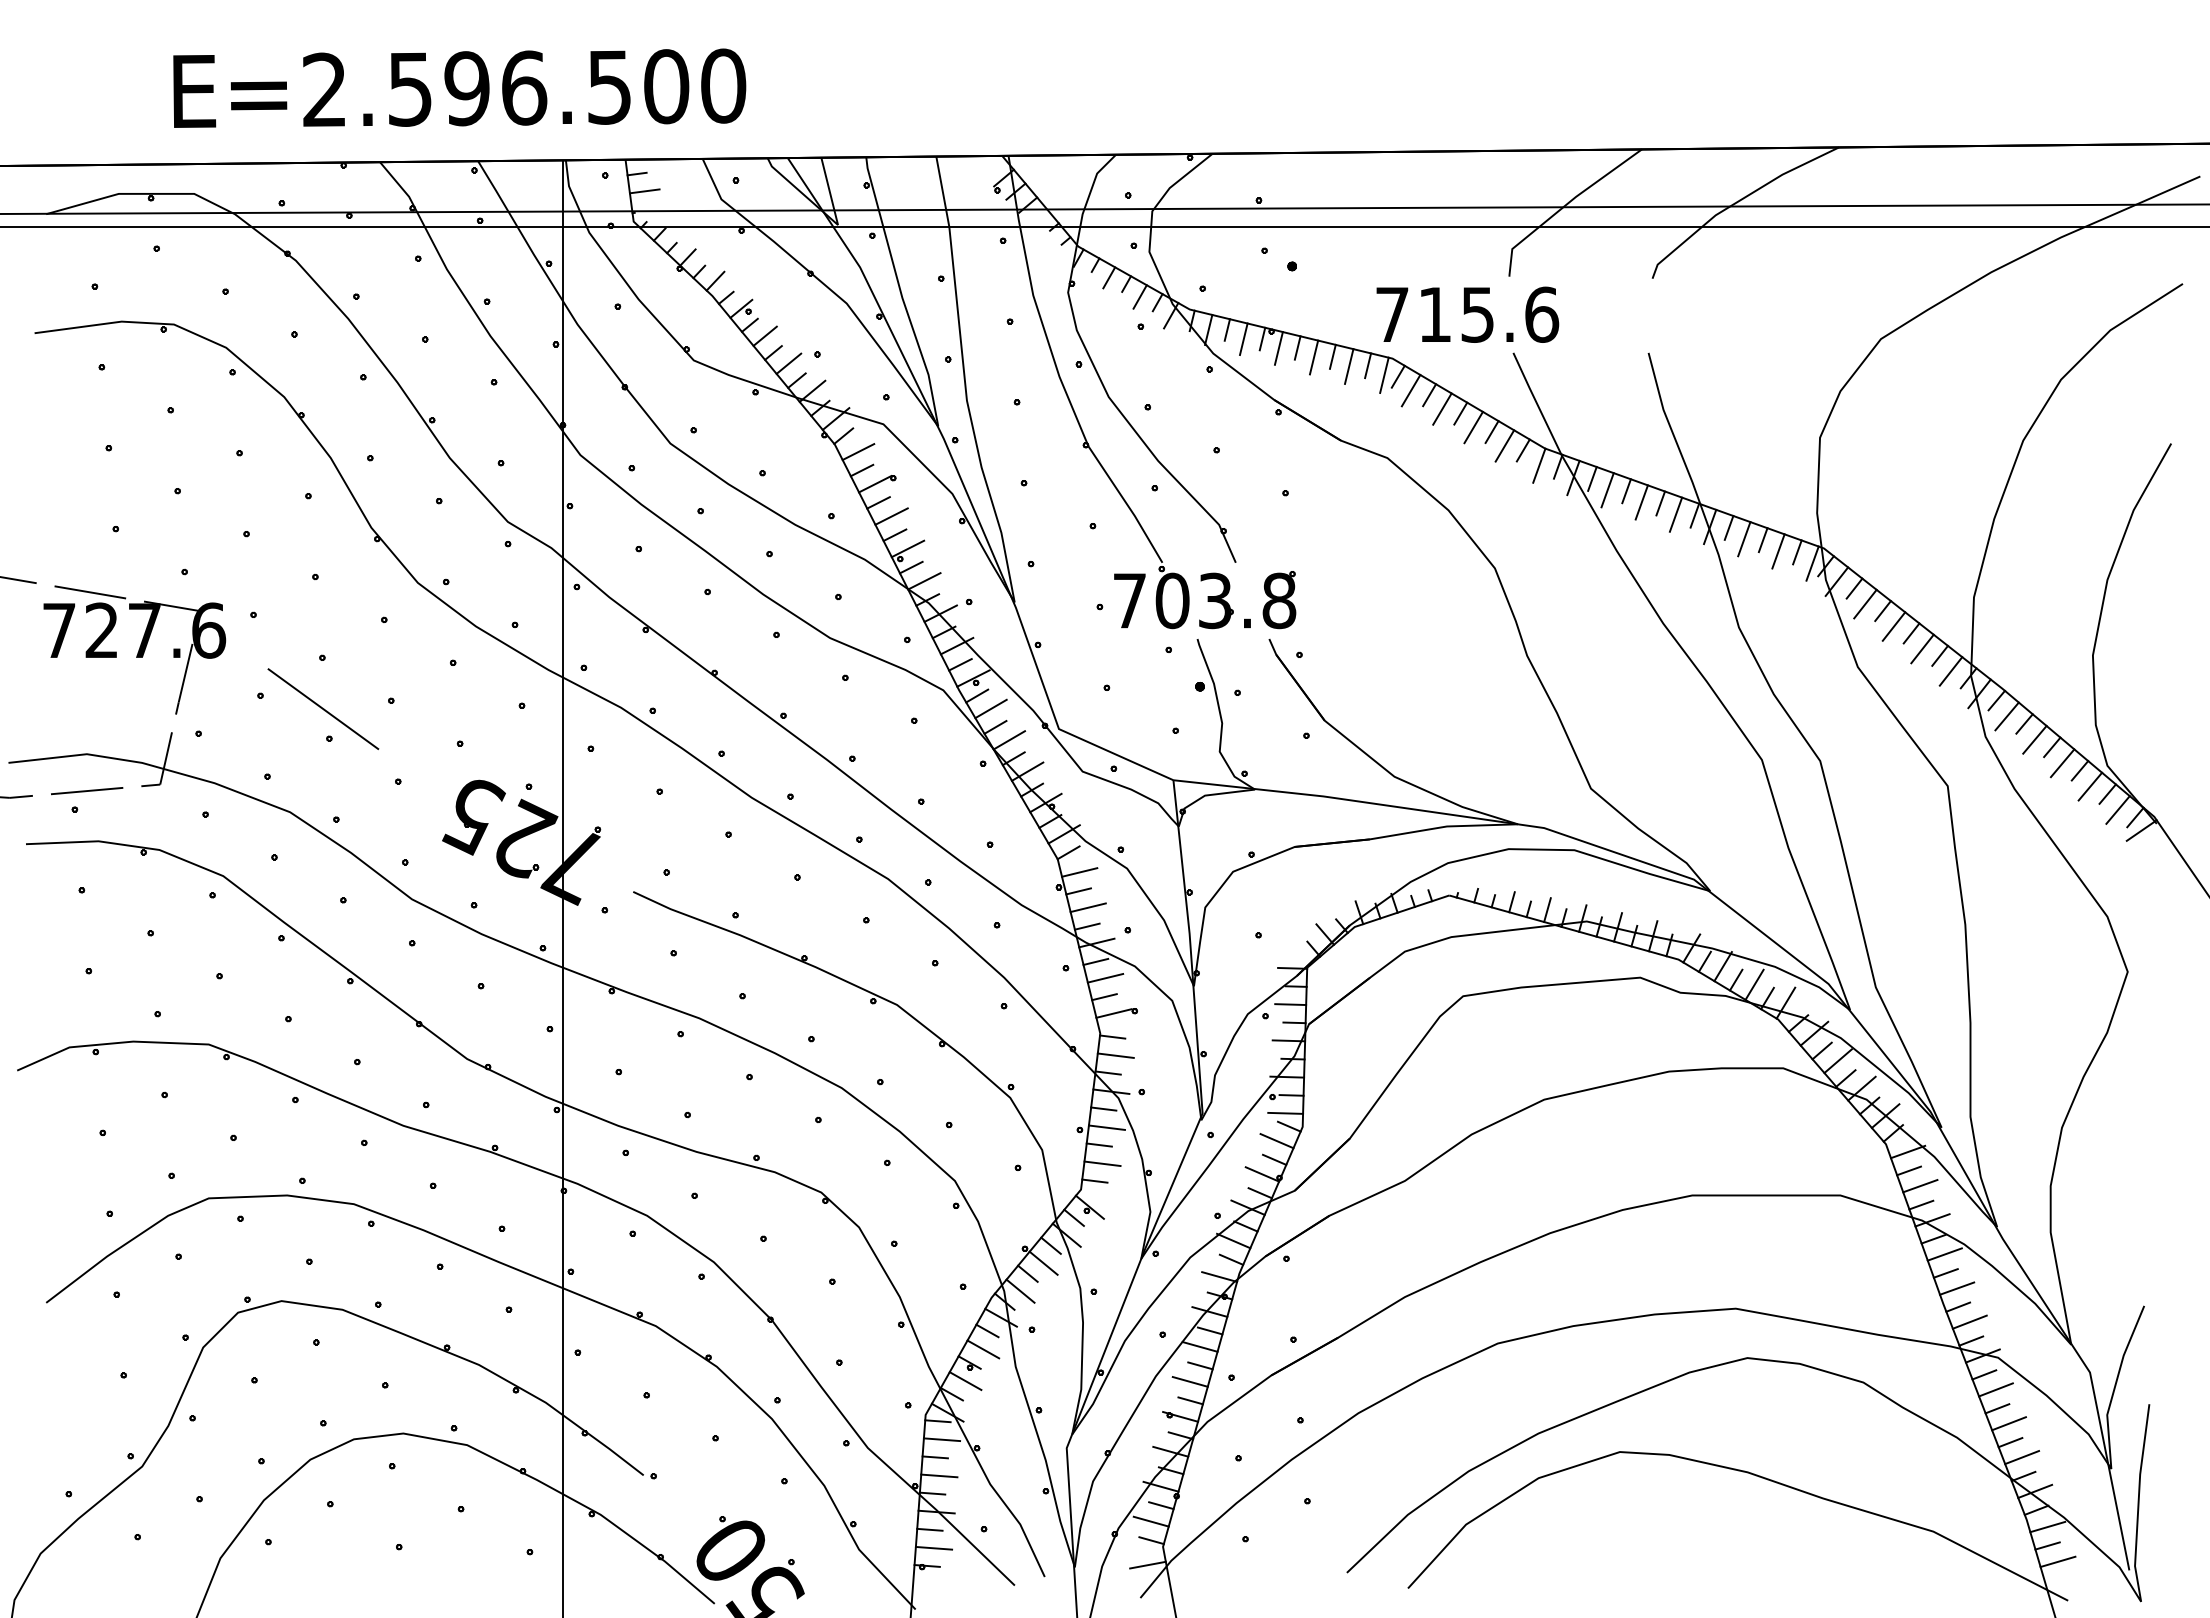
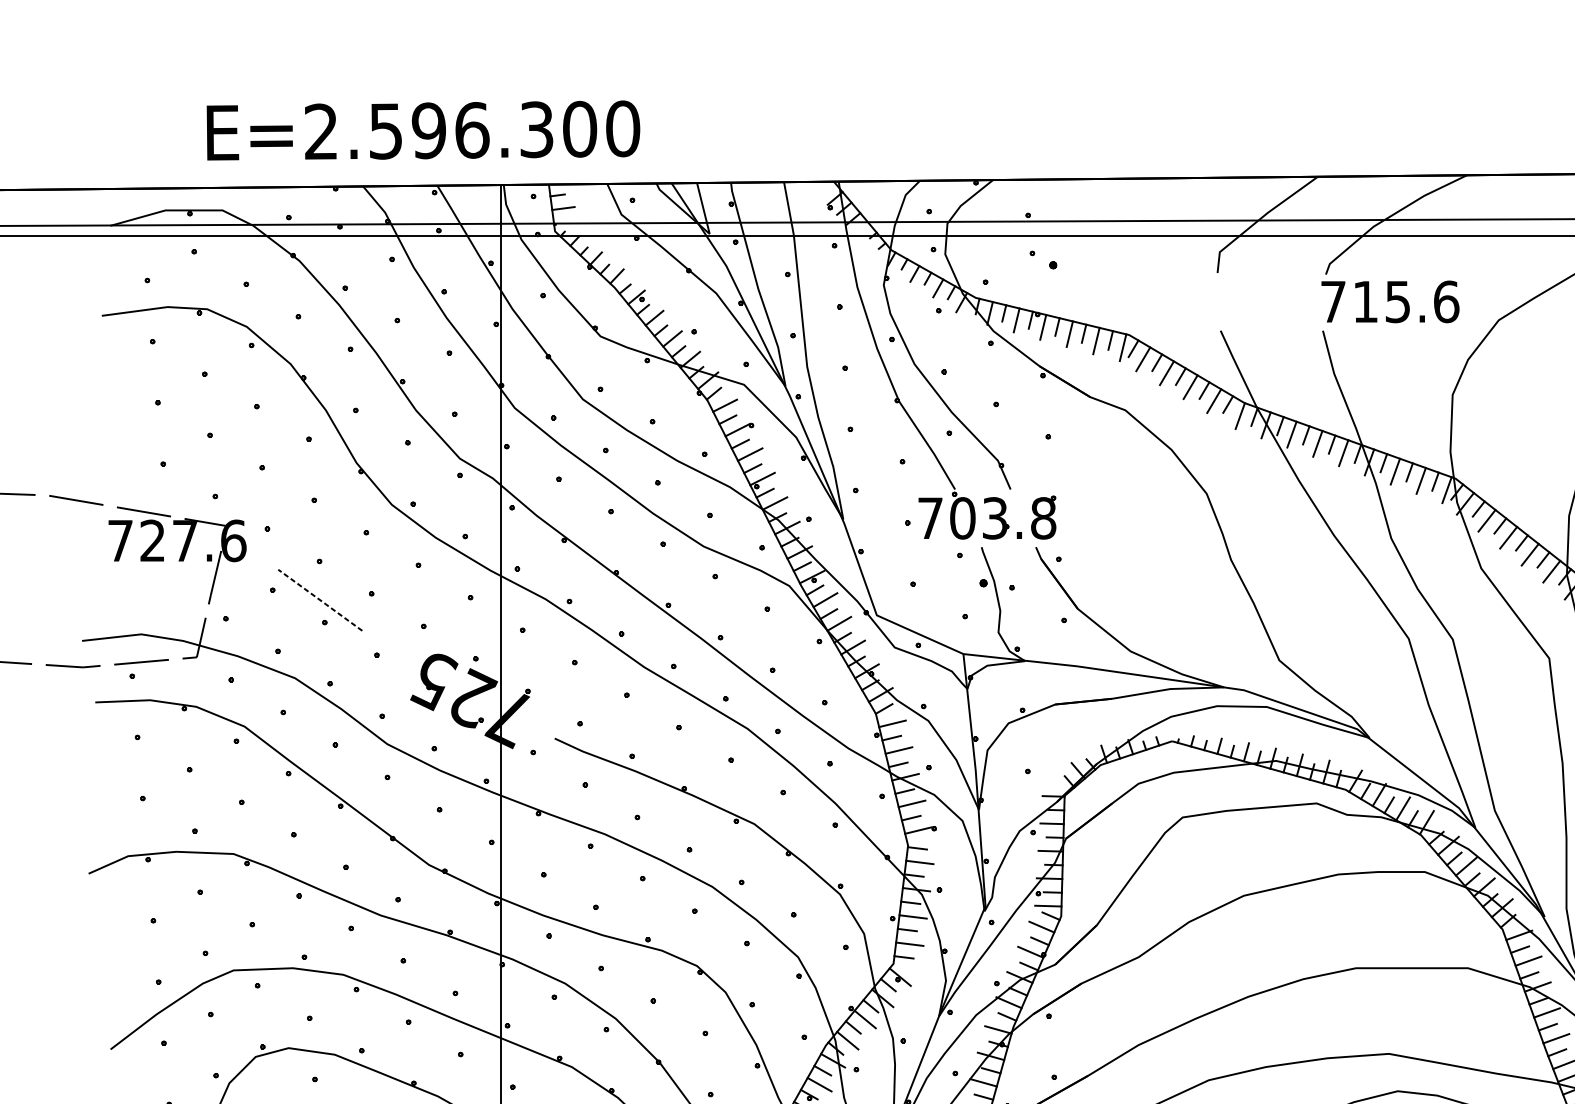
text: (609, 86) -> (536, 129), E=2.596.500 -> E=2.596.300
text: (1467, 314) -> (1390, 301), moved
line: (323, 709) -> (320, 600), solid -> dashed

